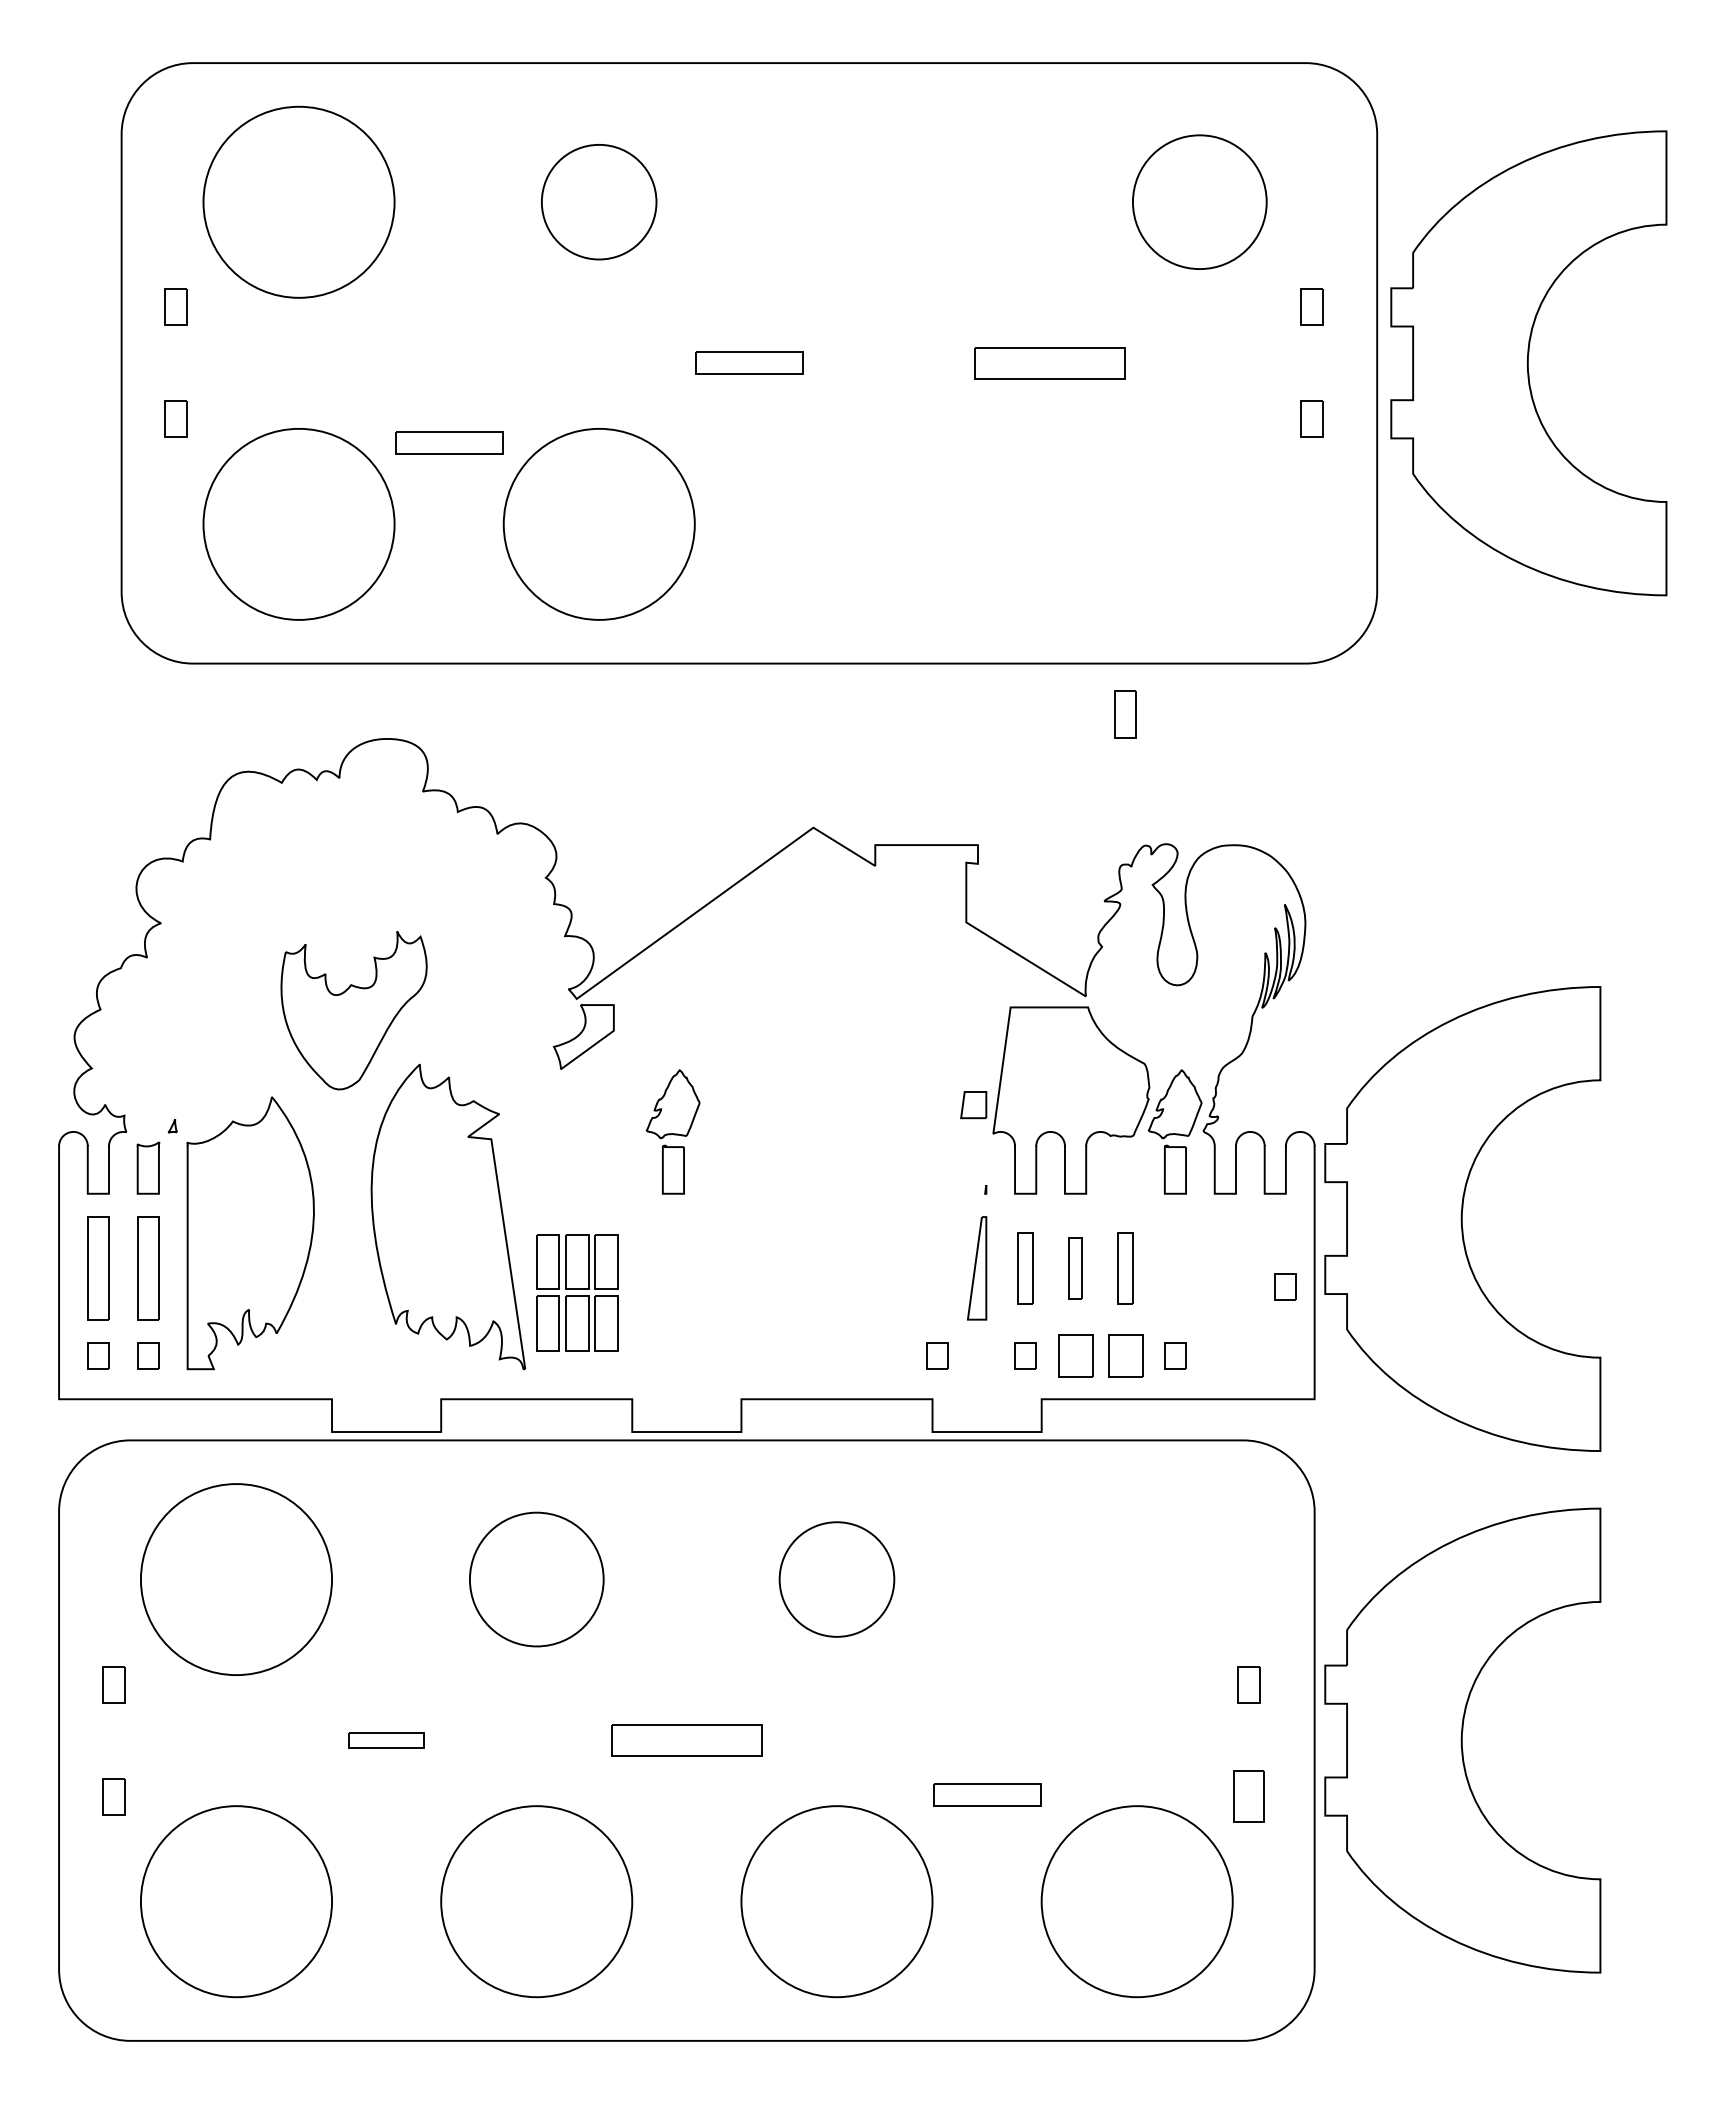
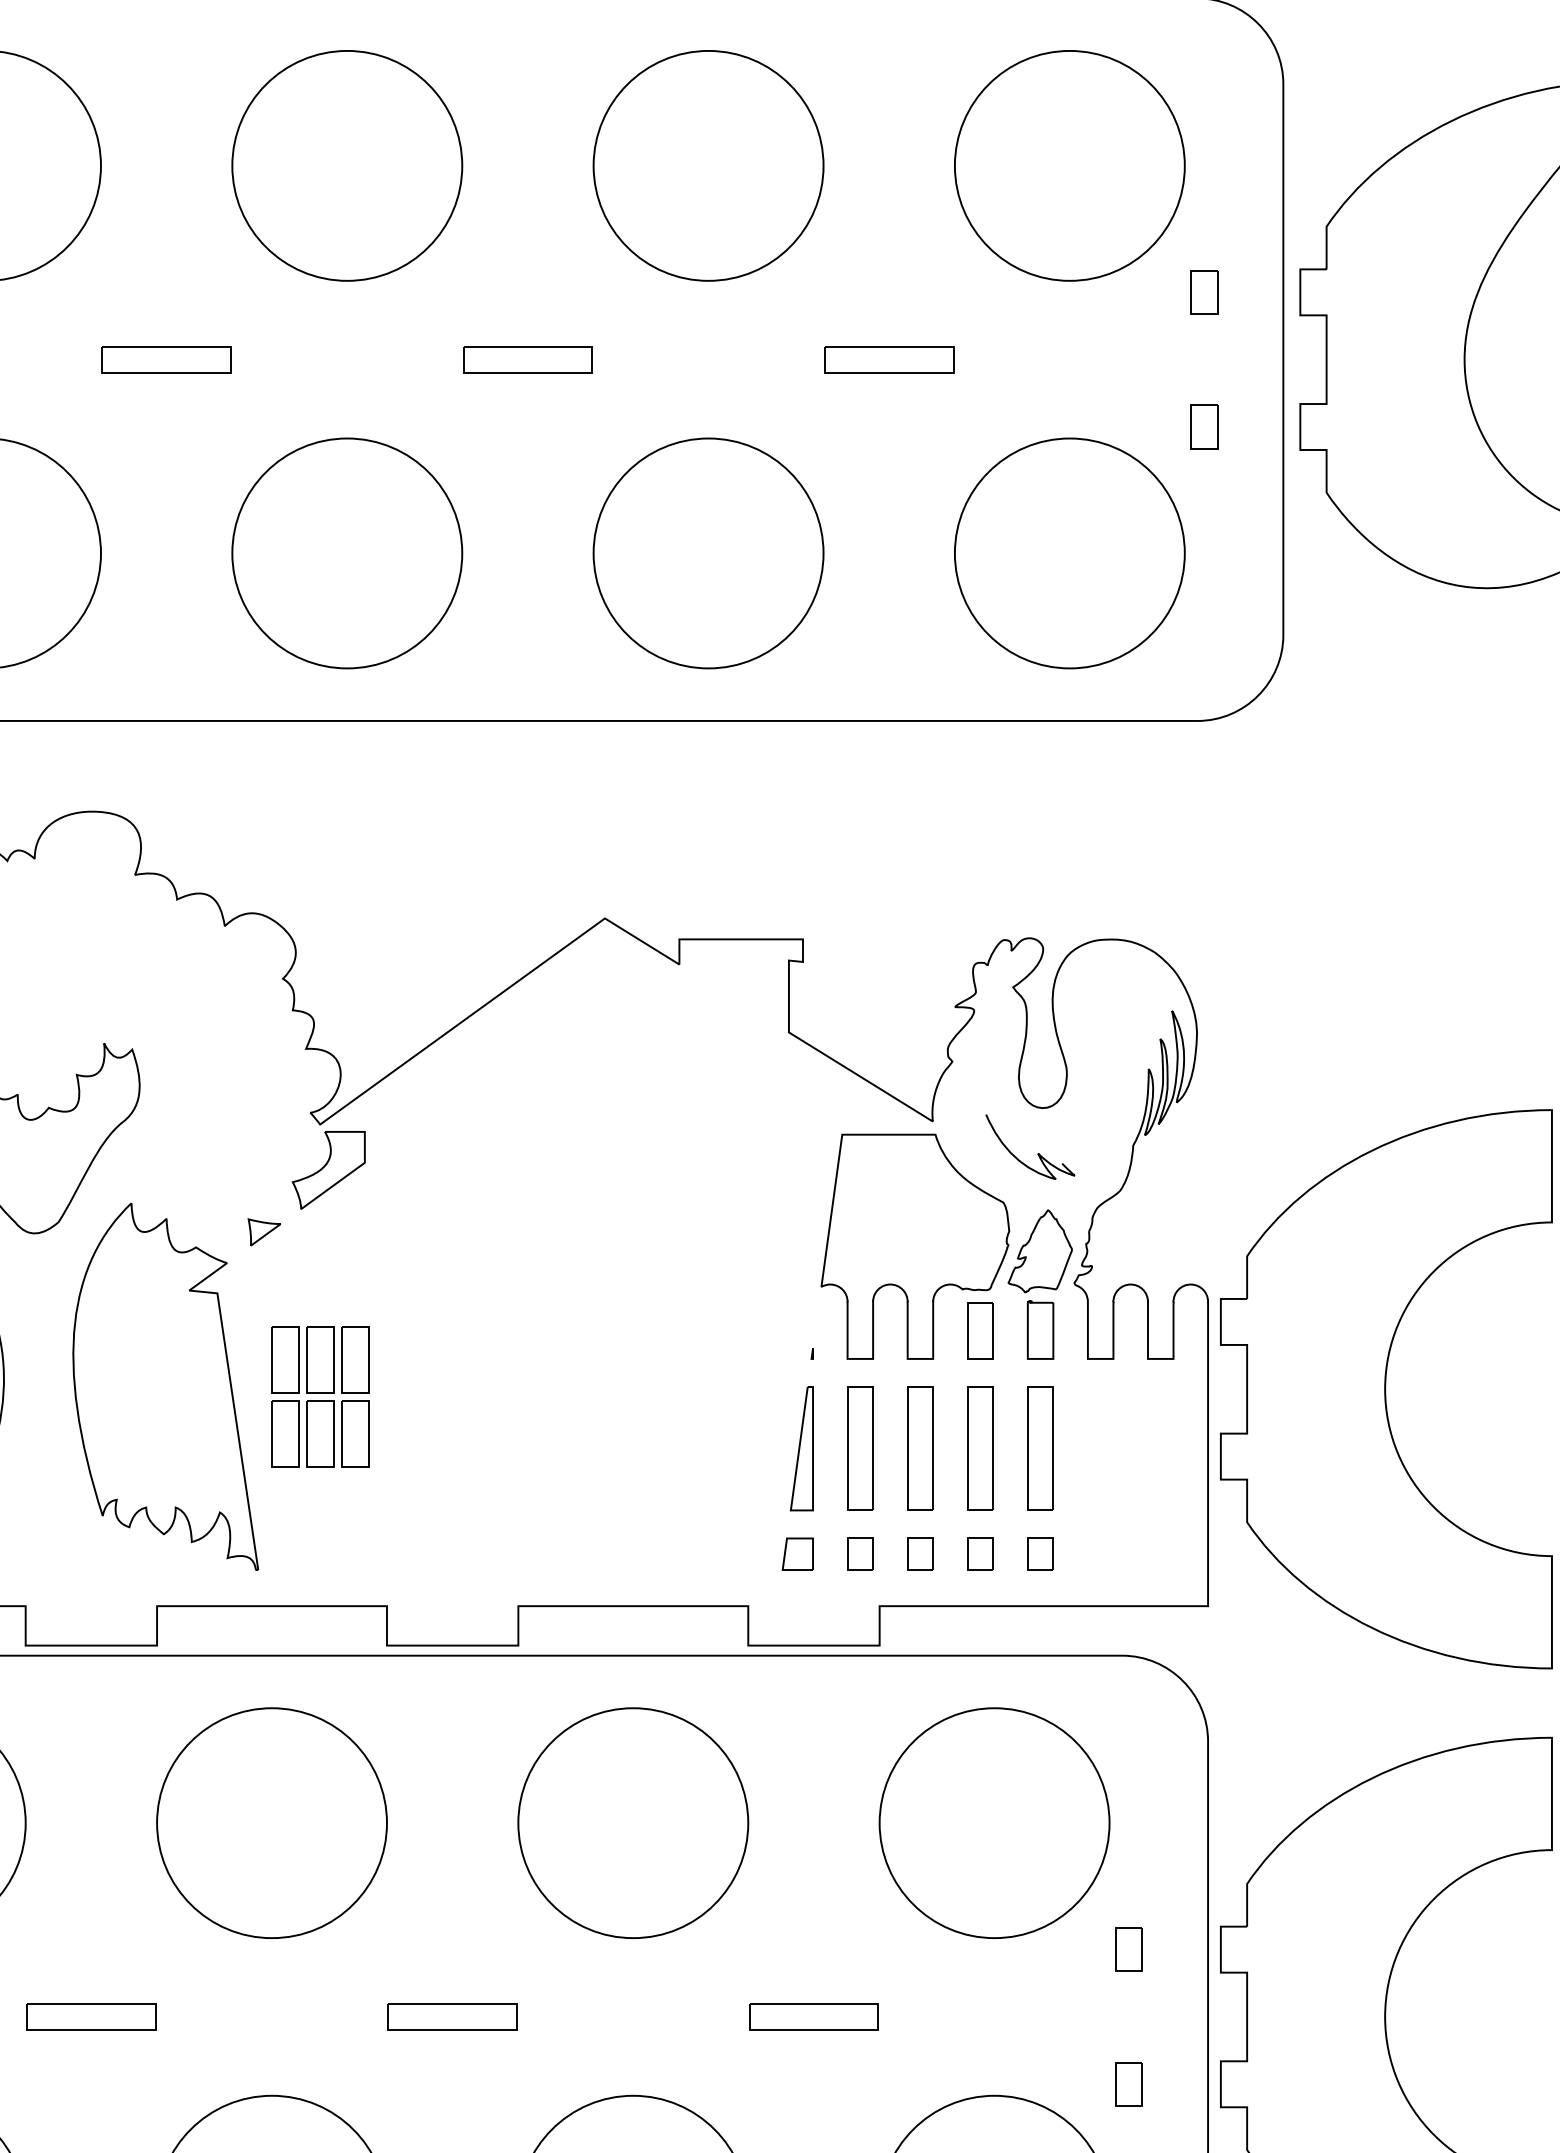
part: (598, 201) -> (346, 164), size x1.67
part: (899, 201) -> (708, 164), added
part: (1199, 201) -> (1069, 164), size x1.43
part: (1049, 362) -> (889, 358), size x0.71
part: (449, 442) -> (167, 358), moved
part: (899, 524) -> (708, 553), added
part: (1199, 524) -> (1069, 553), added
part: (1125, 714) -> (980, 1330), moved
curve: (1172, 1023) -> (1037, 1154), added
part: (530, 1088) -> (264, 1232), added
part: (973, 1105) -> (797, 1554), moved
part: (672, 1131) -> (435, 1283), removed
part: (1025, 1268) -> (860, 1448), size x1.43
part: (1075, 1268) -> (920, 1448), size x1.67
part: (1125, 1268) -> (980, 1448), size x1.43
part: (1175, 1268) -> (1040, 1448), added
part: (1285, 1286) -> (1173, 1470), removed
part: (577, 1292) -> (321, 1397), moved
part: (937, 1355) -> (754, 1553), removed
part: (1075, 1355) -> (920, 1553), size x0.62
part: (1125, 1355) -> (980, 1553), size x0.62
part: (536, 1579) -> (271, 1823), size x1.43
part: (836, 1579) -> (632, 1823), size x1.67
part: (1136, 1579) -> (993, 1823), added
part: (386, 1740) -> (91, 2016), size x1.43
part: (686, 1740) -> (452, 2016), size x0.71
part: (987, 1794) -> (814, 2016), moved
part: (1248, 1796) -> (1128, 2084), size x0.71

